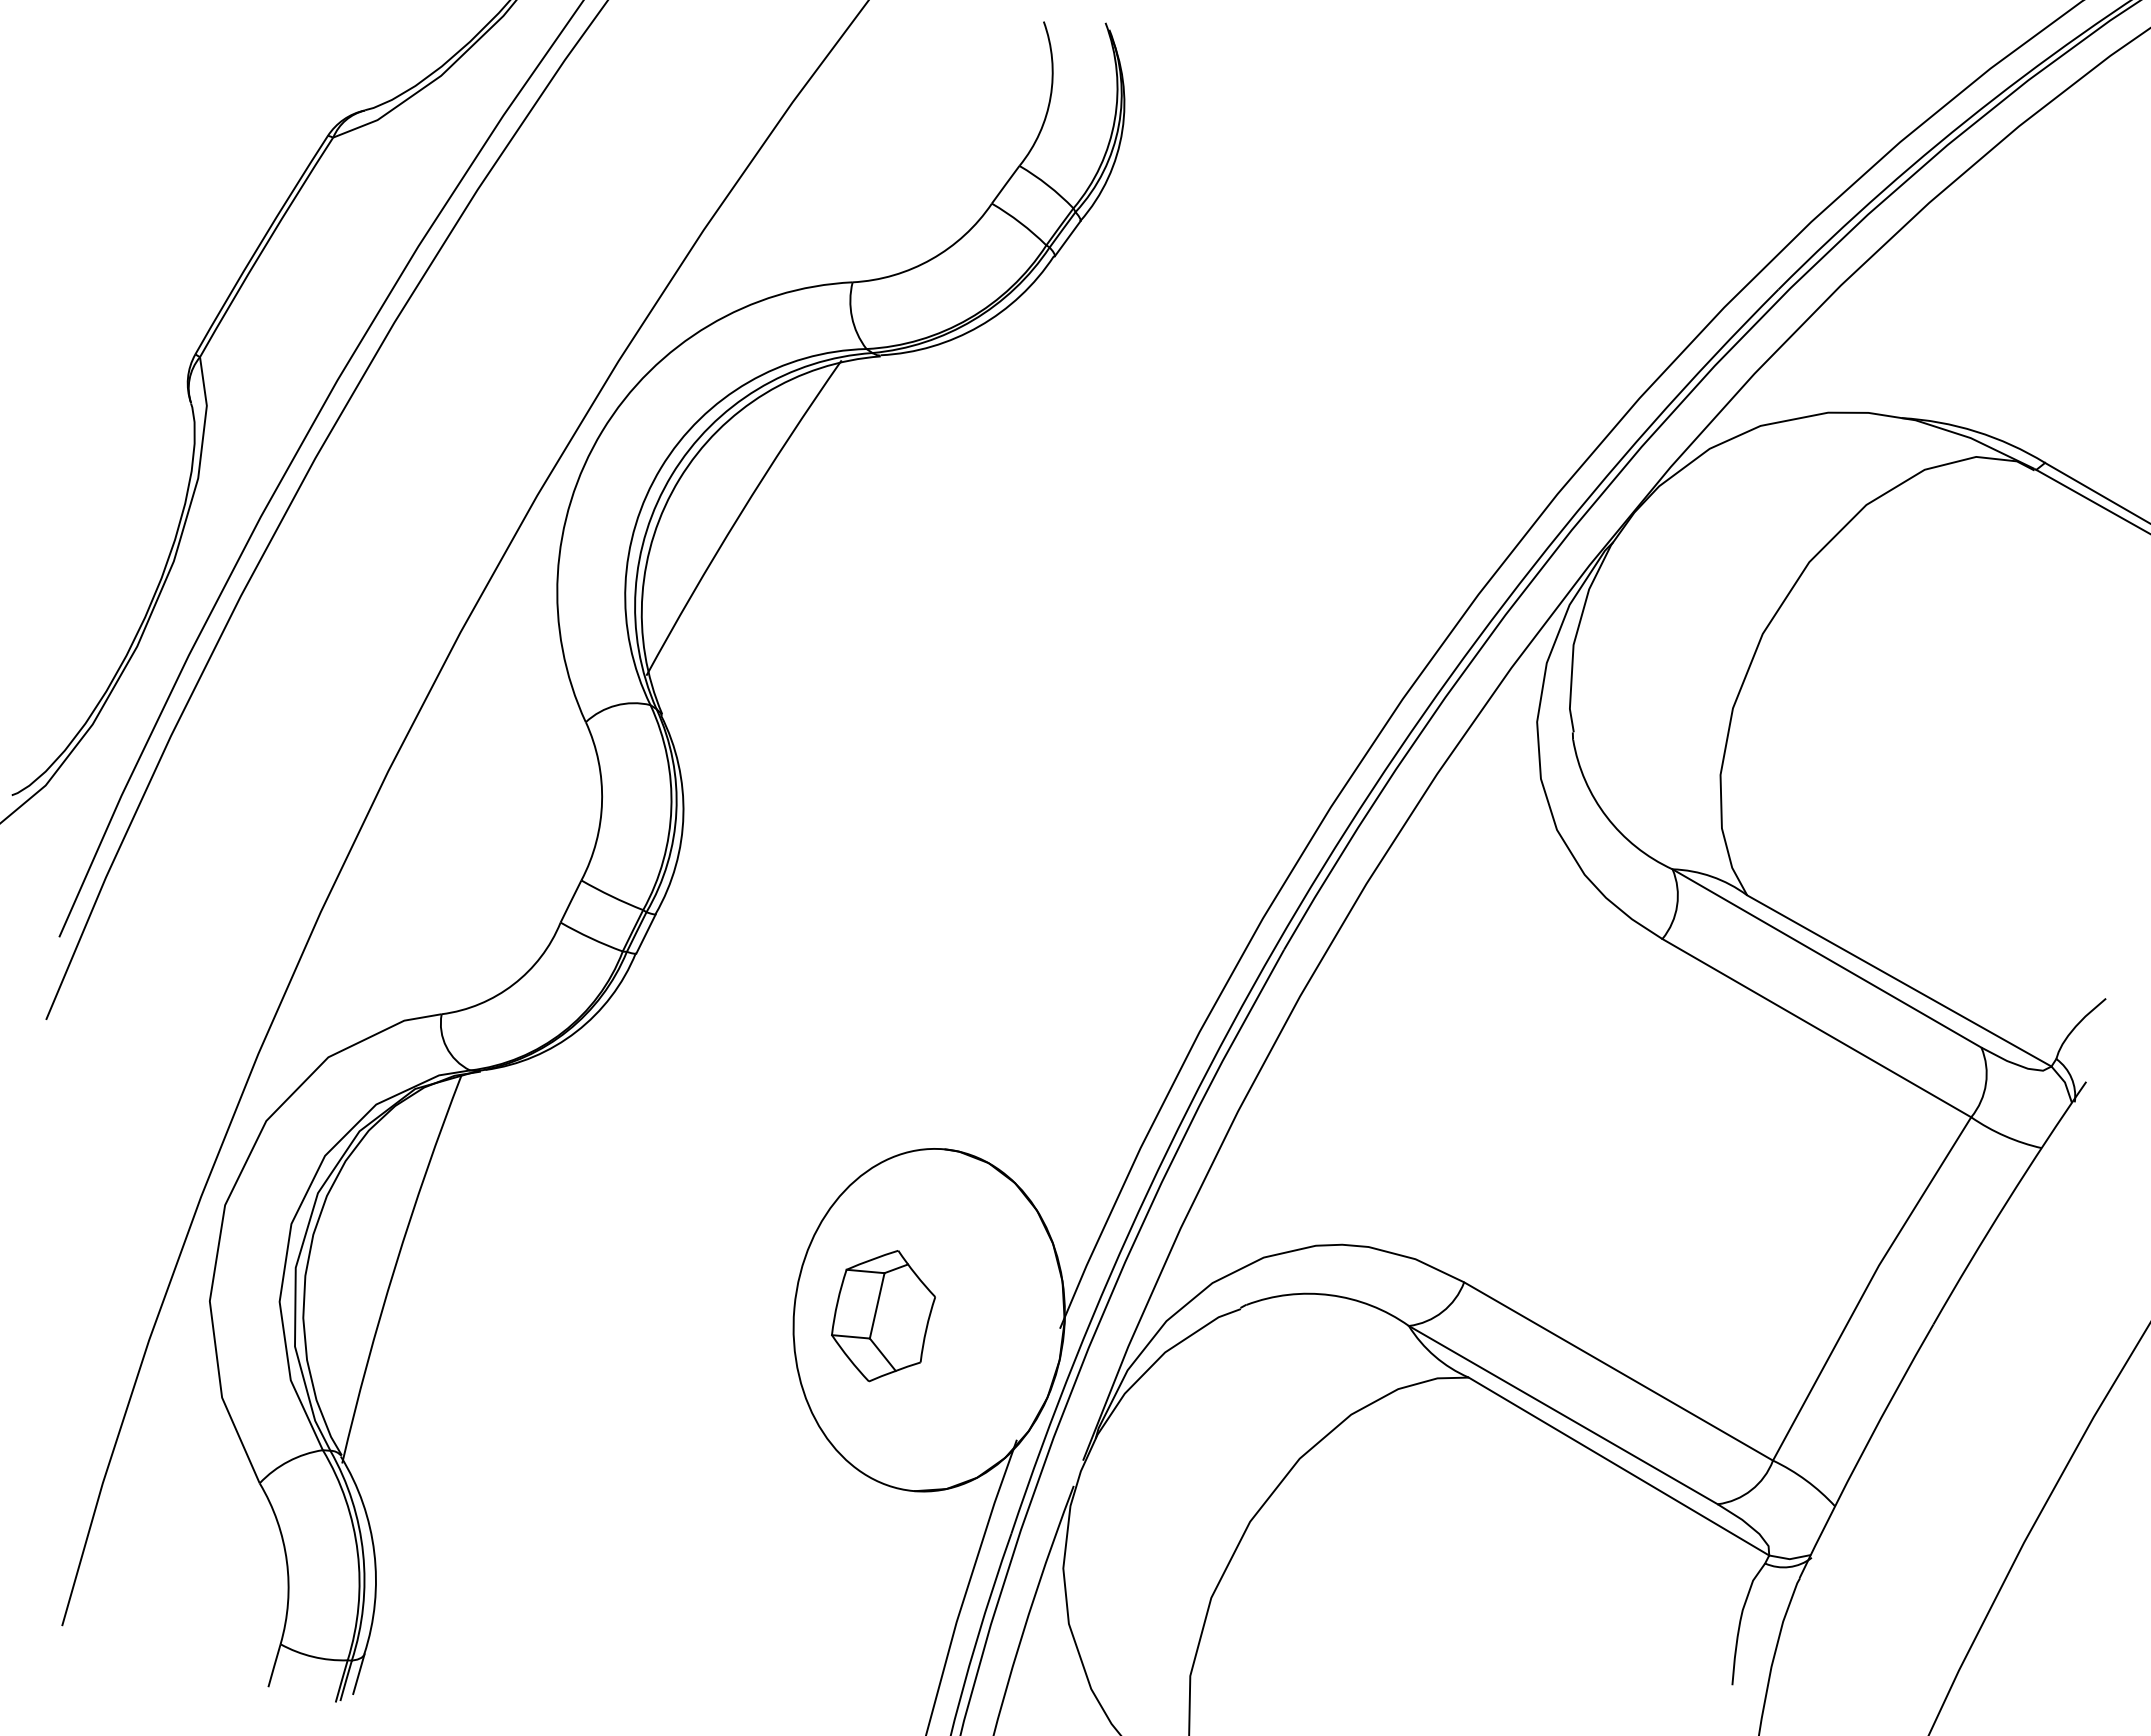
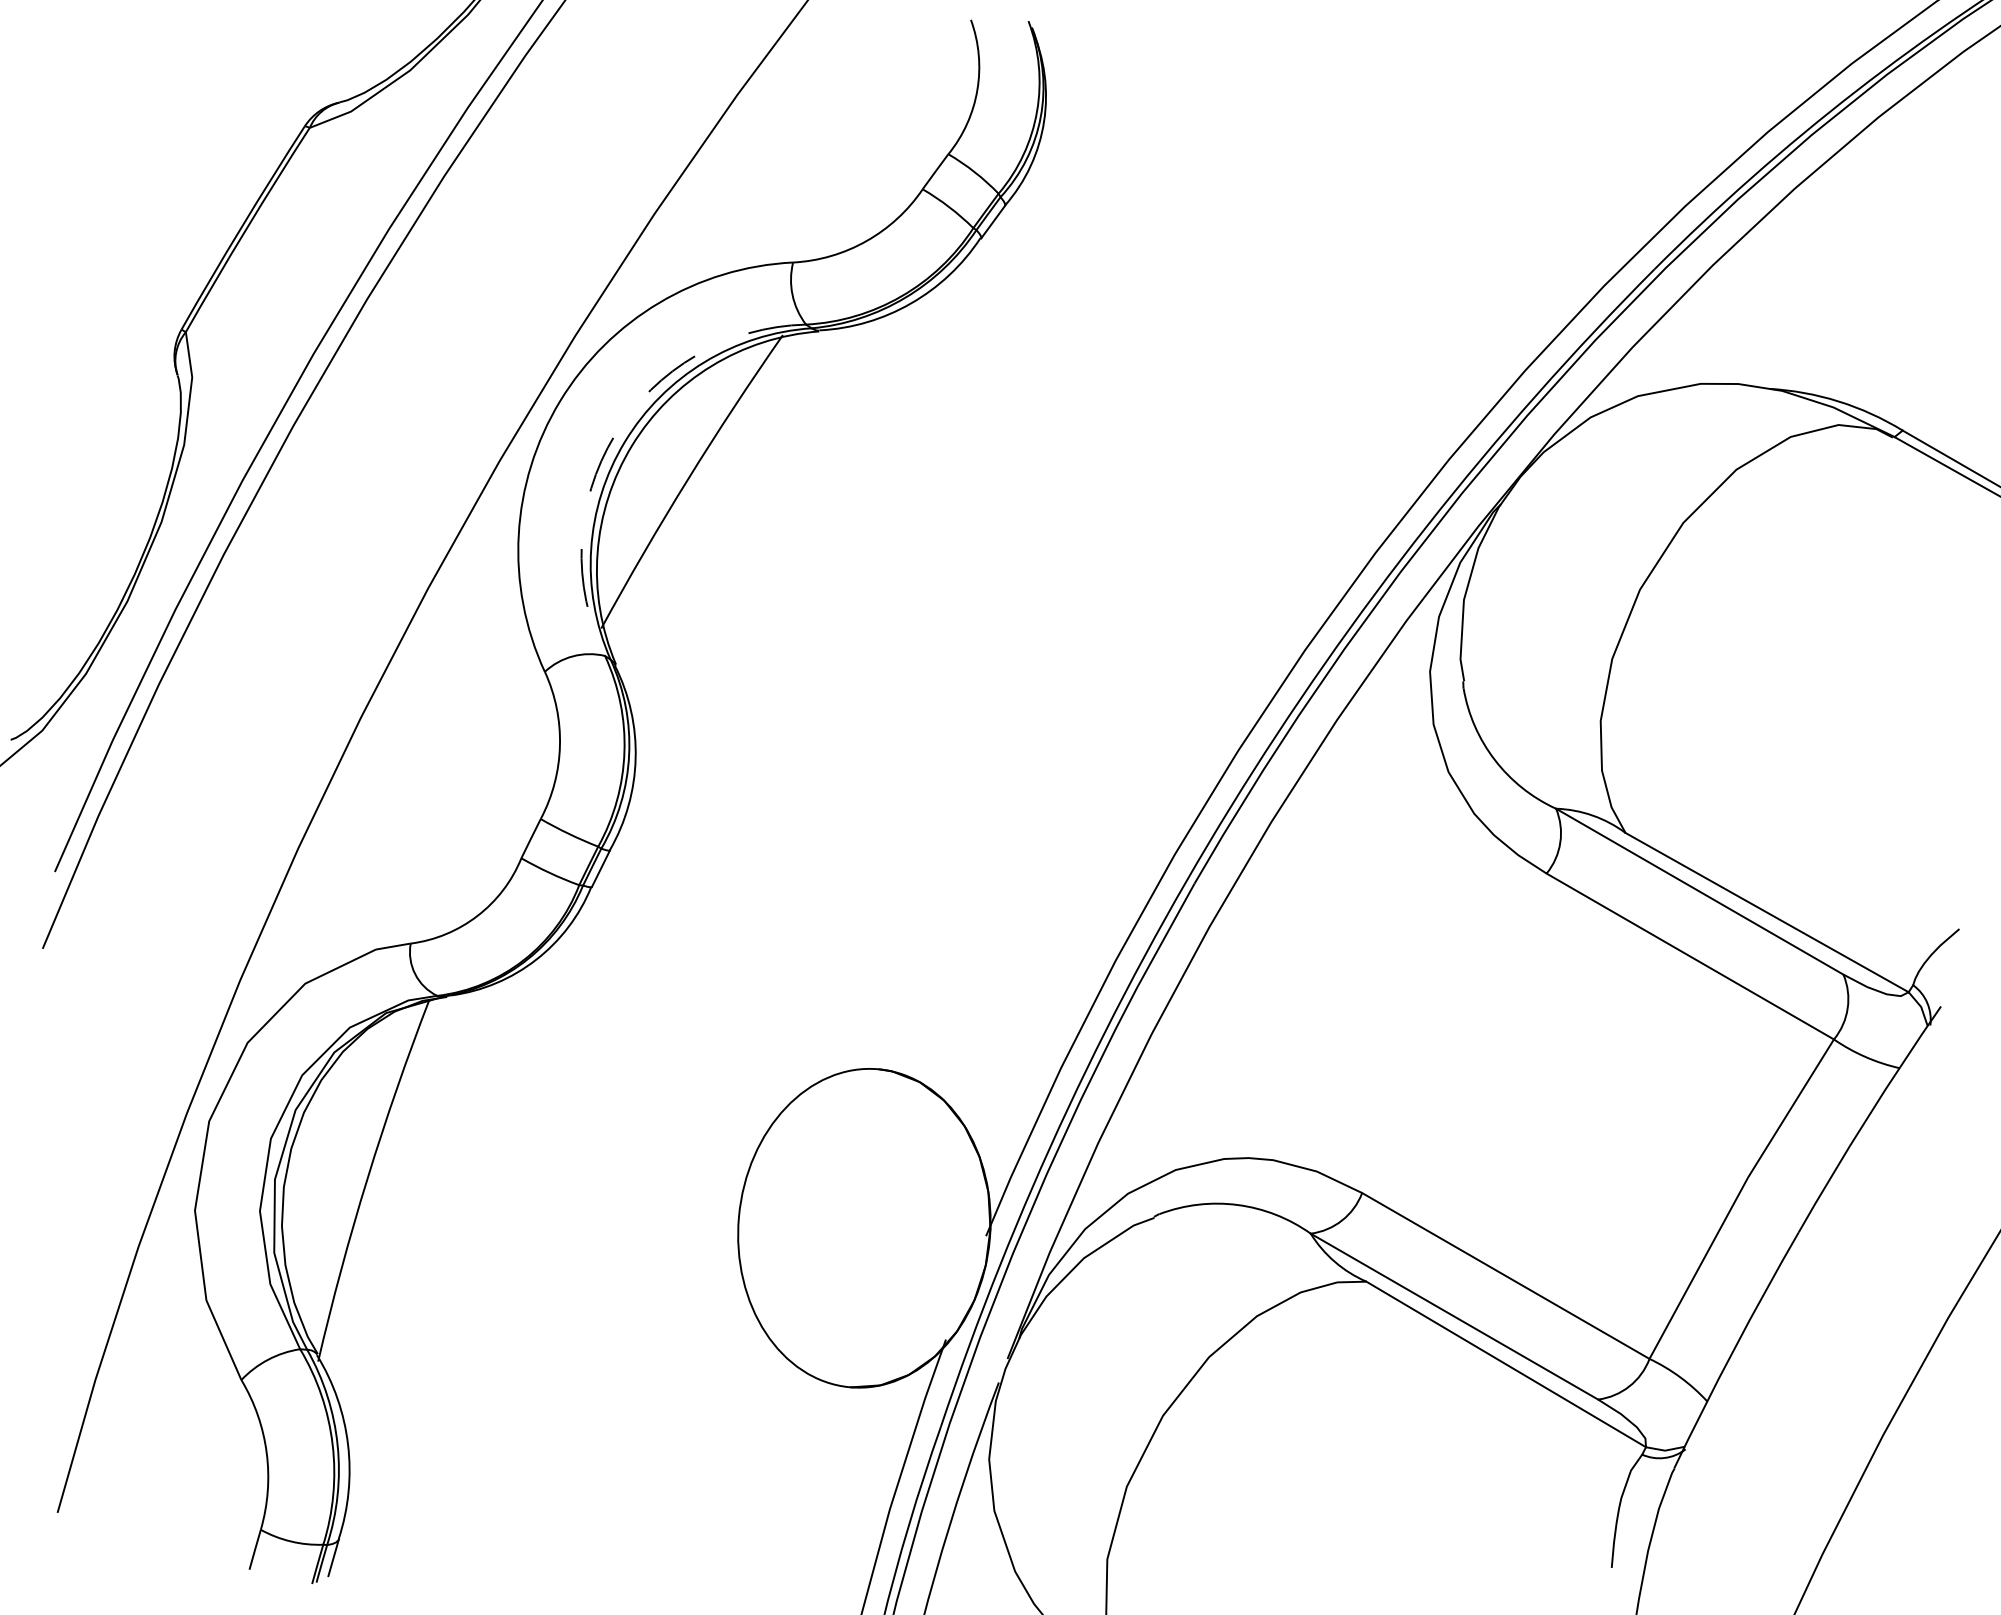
arc: (661, 467) -> (615, 434), solid -> dashed
part: (883, 1316) -> (821, 1224), removed

